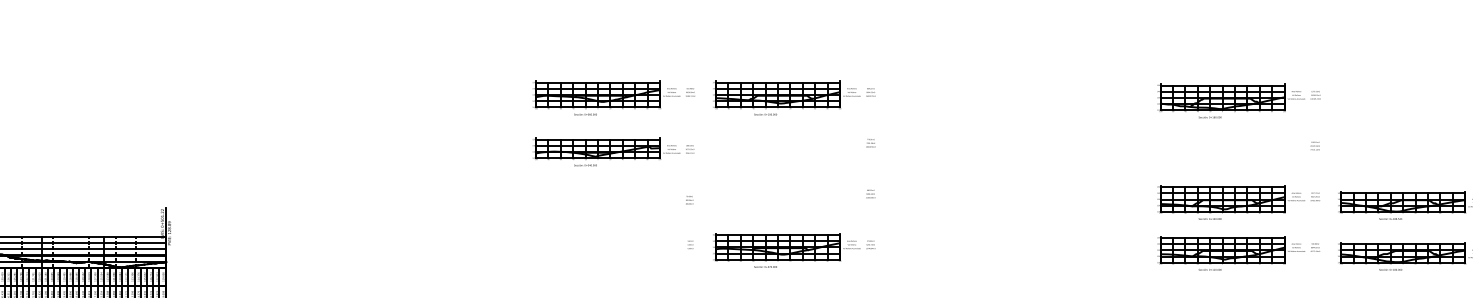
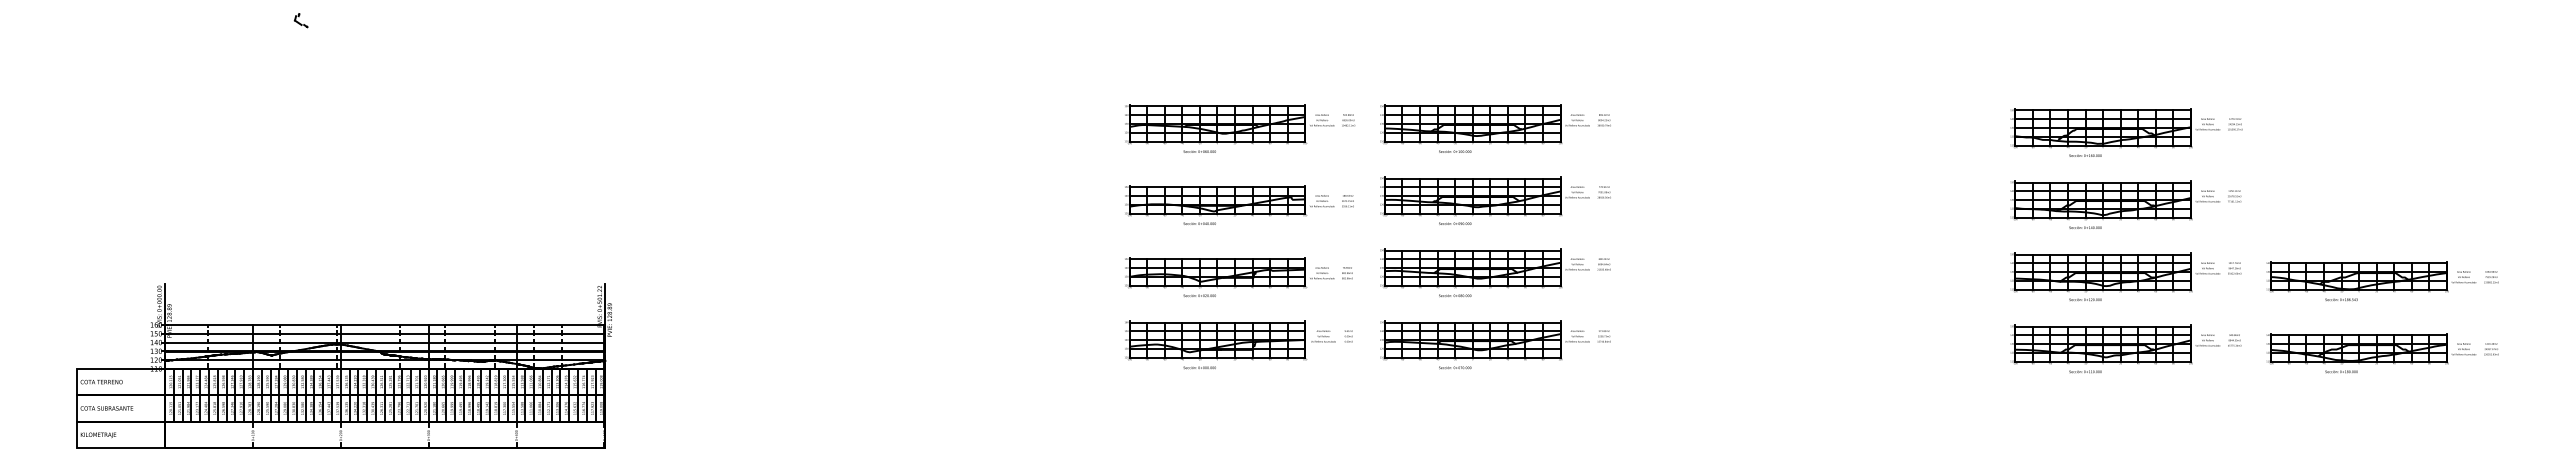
part: (786, 149) -> (1484, 200), added
part: (1231, 151) -> (2115, 204), added
part: (786, 199) -> (1484, 272), added
part: (606, 203) -> (1229, 277), added
part: (607, 250) -> (1230, 344), added

